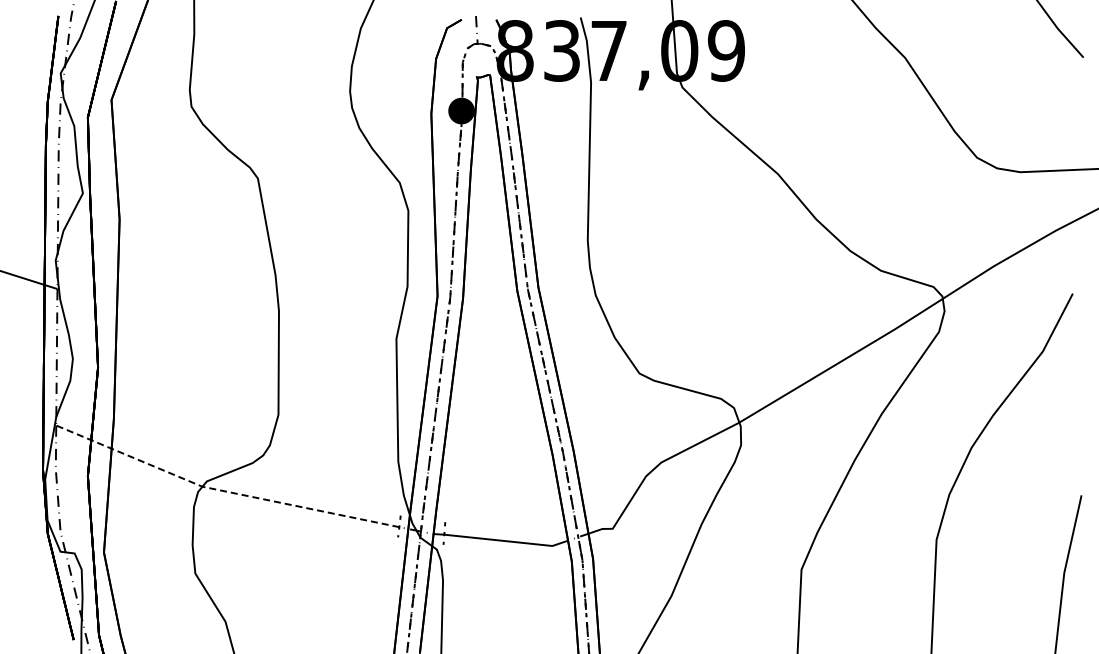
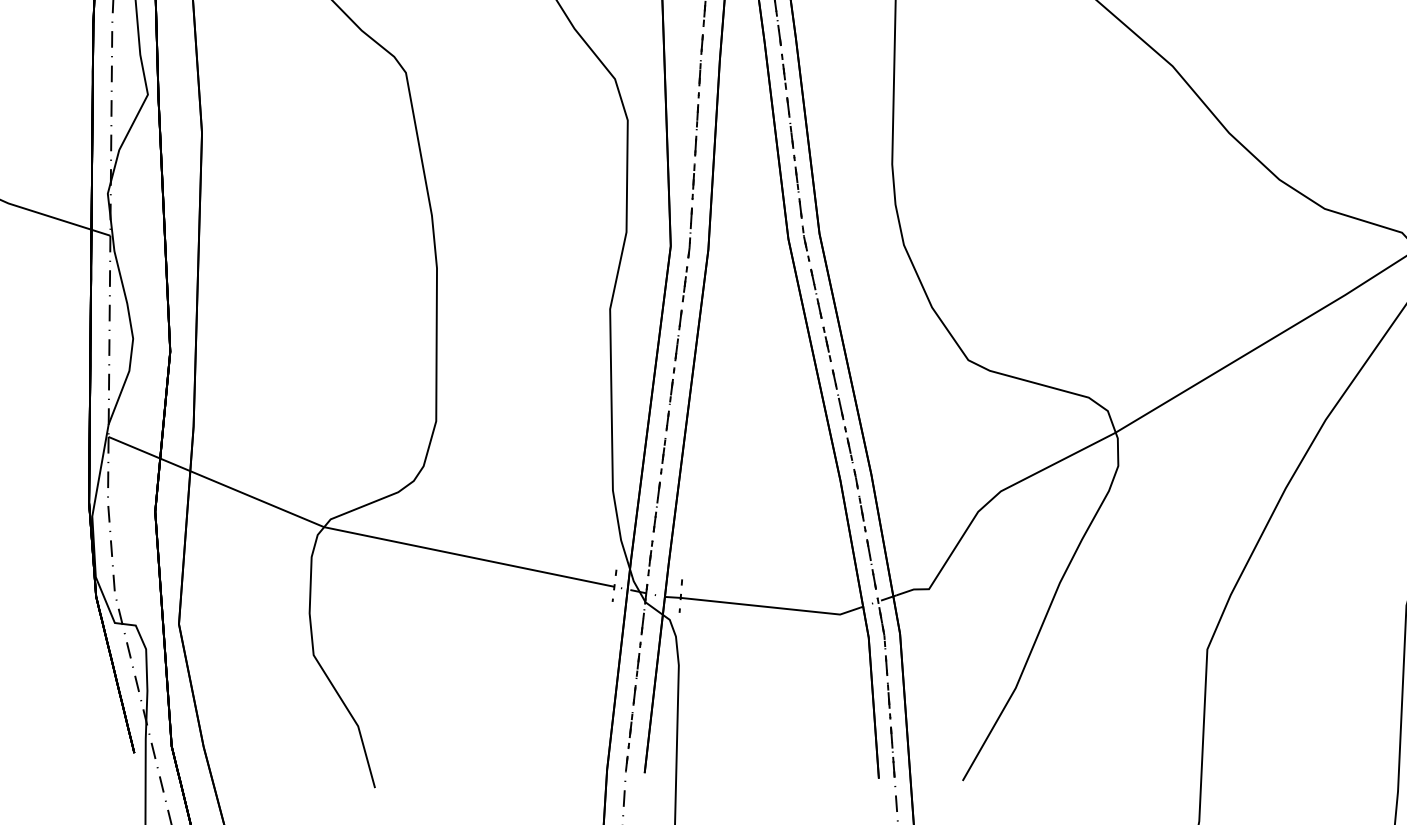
line: (222, 490) -> (353, 532), dashed -> solid

